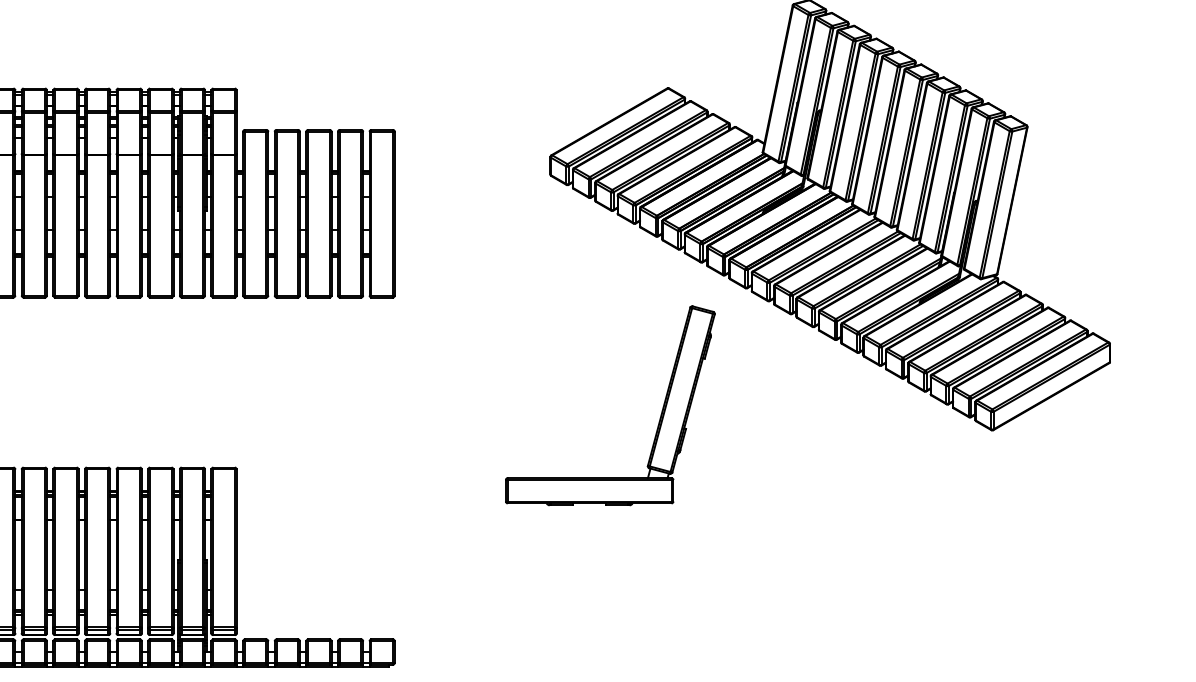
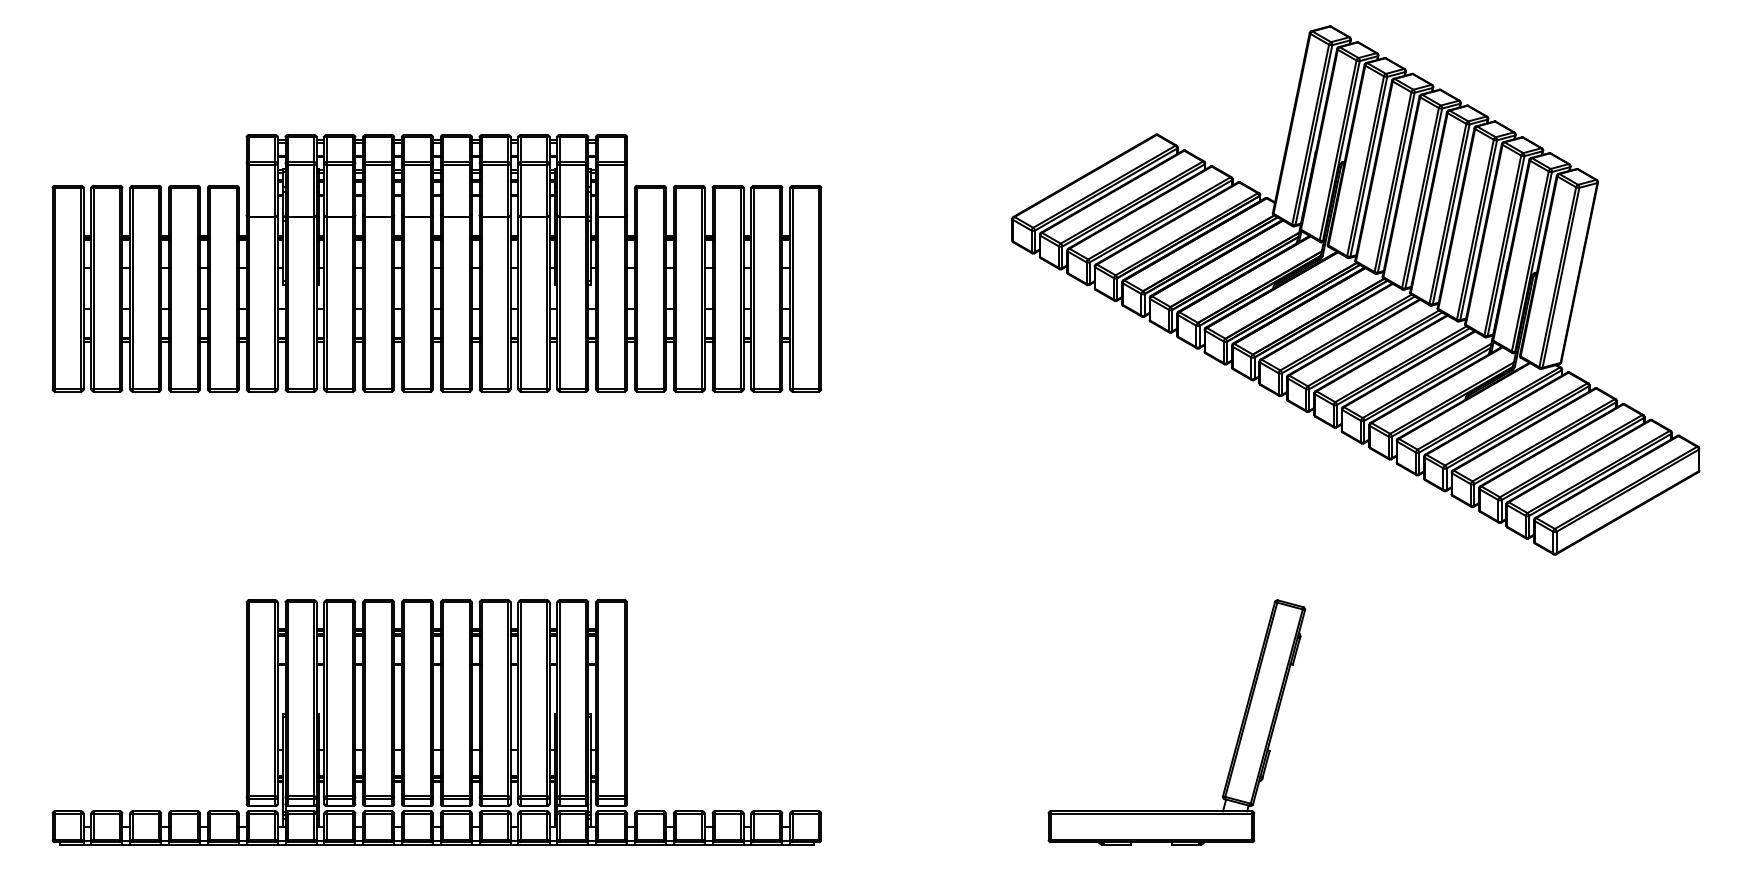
part: (659, 418) -> (1237, 737), moved

